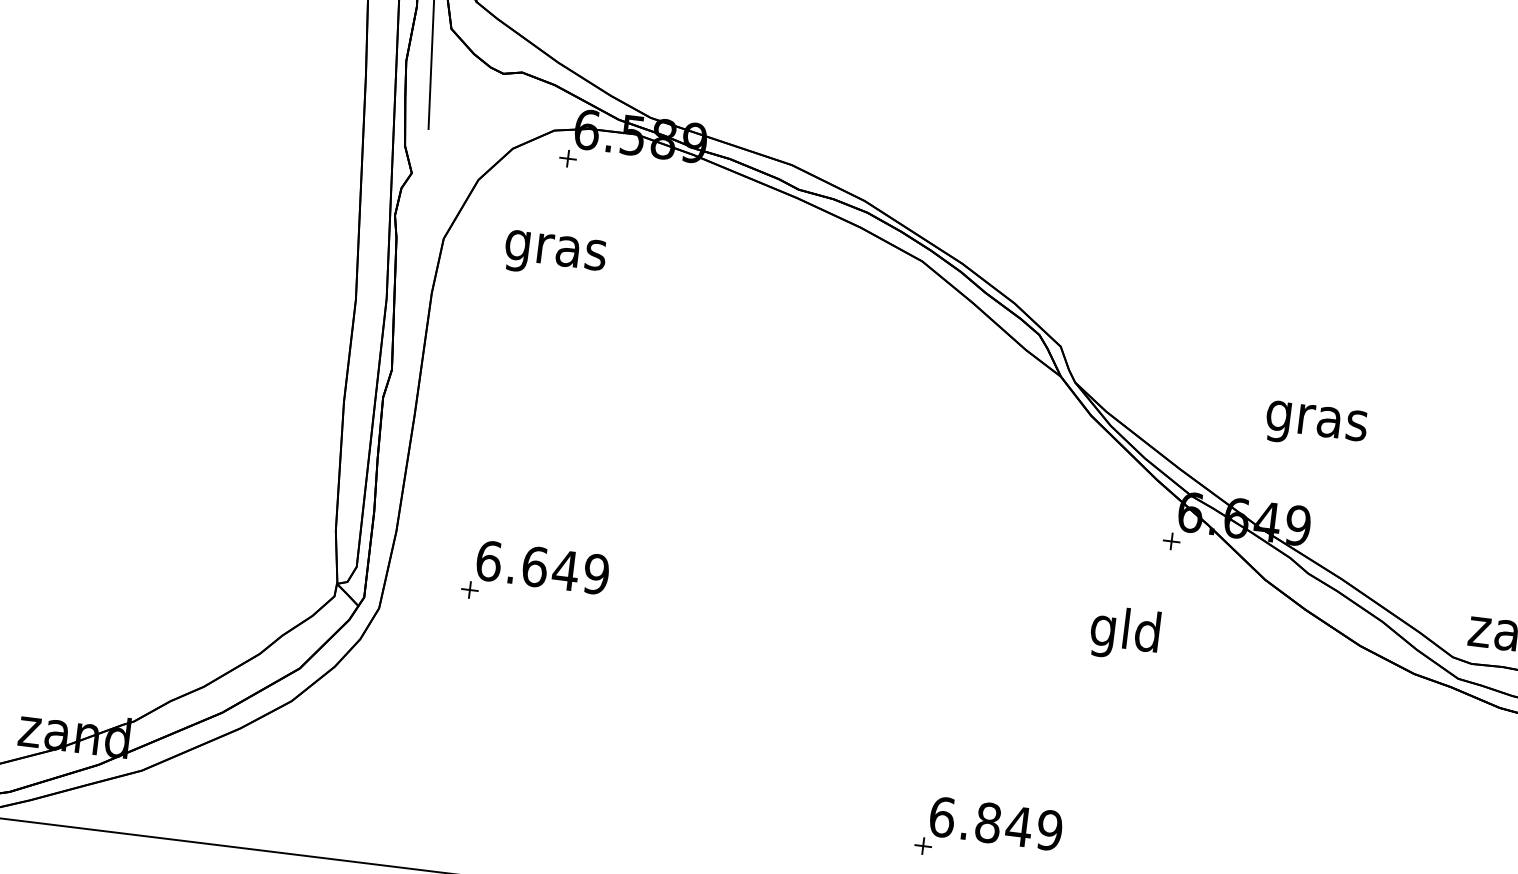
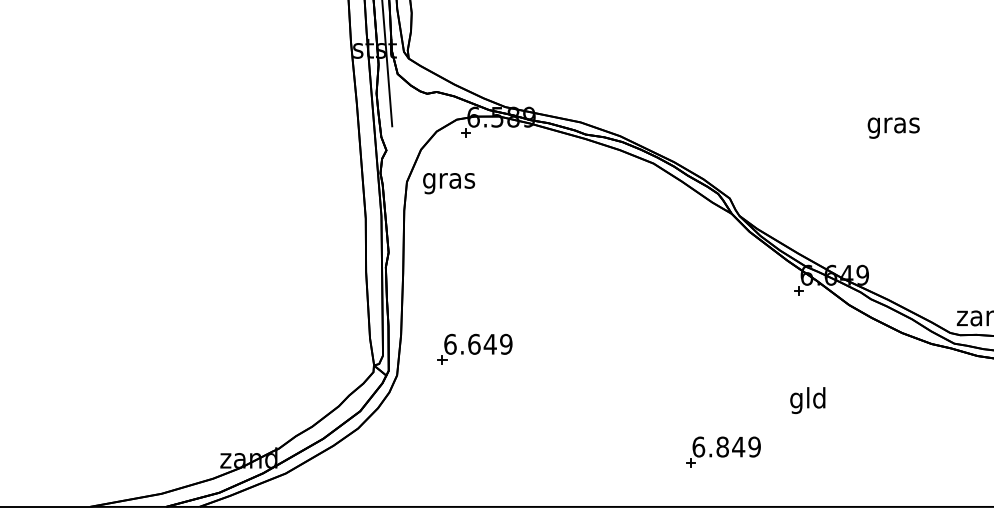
text: (555, 255) -> (449, 183), moved
text: (1315, 424) -> (893, 127), moved
text: (1124, 633) -> (807, 400), moved

